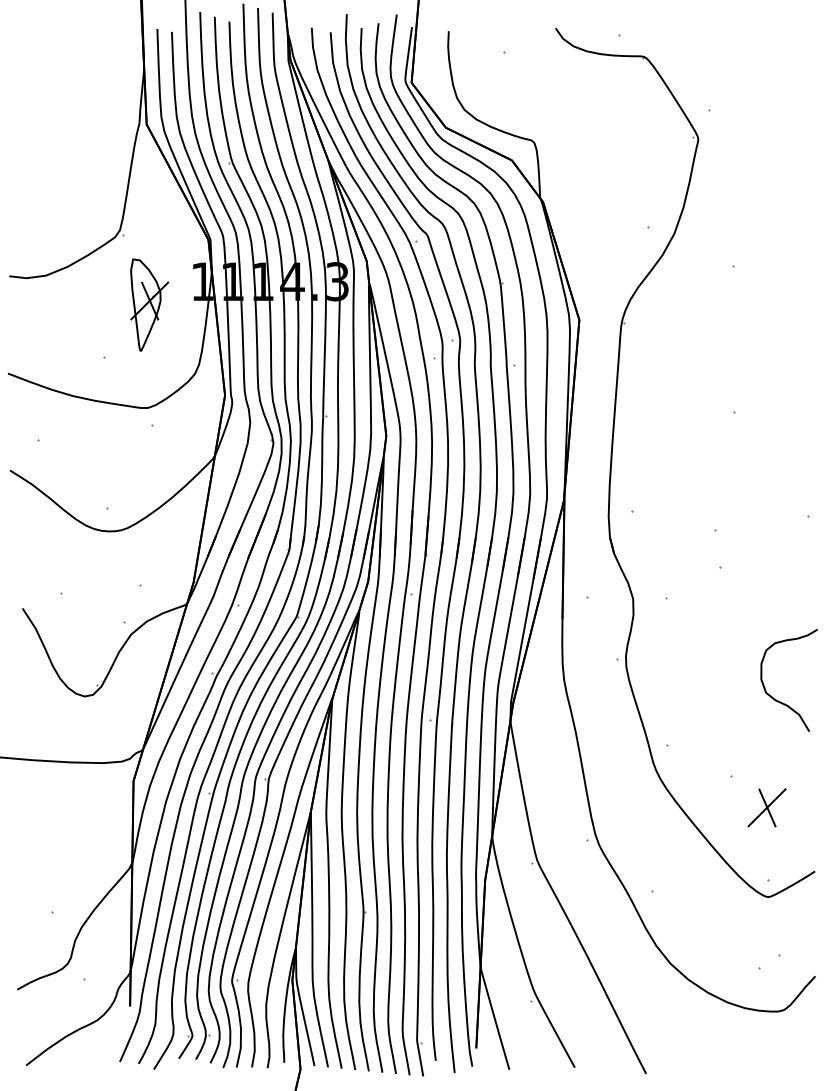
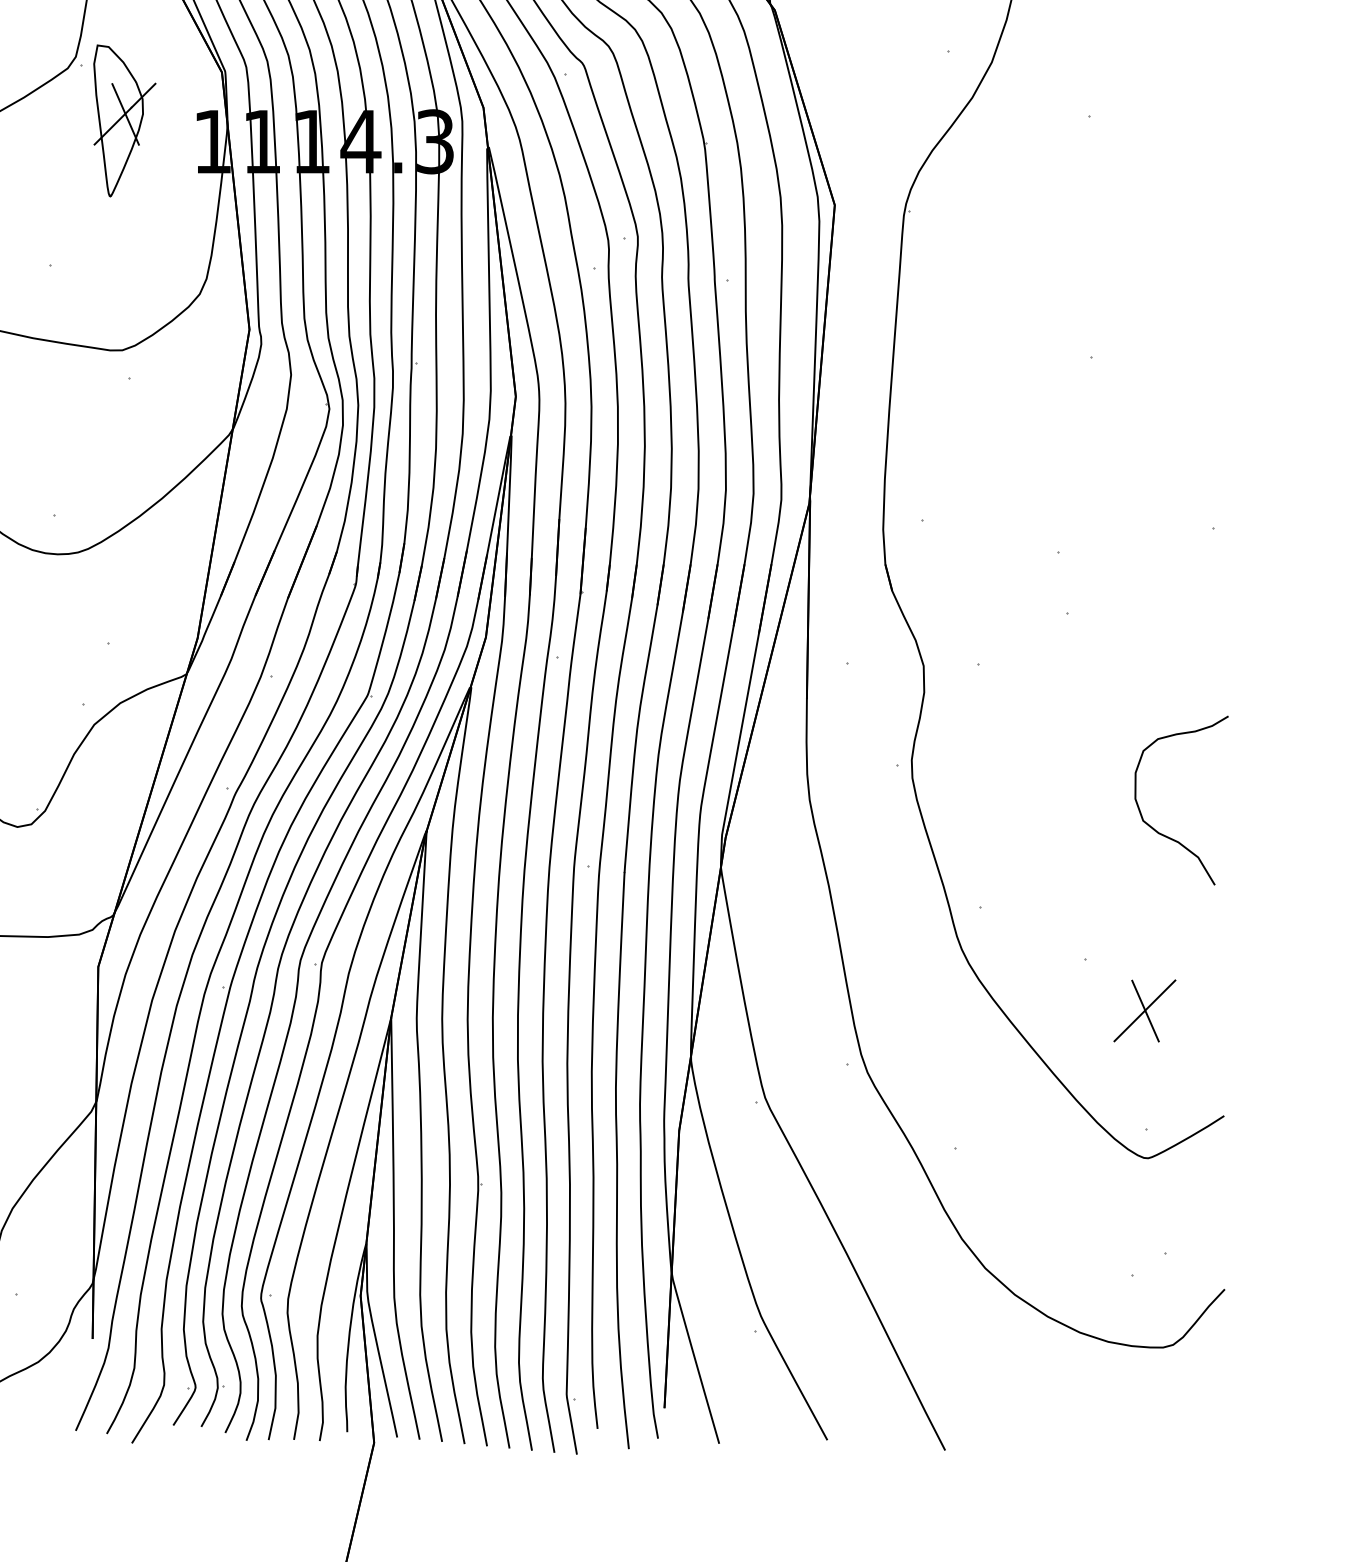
part: (149, 304) -> (124, 119), moved

